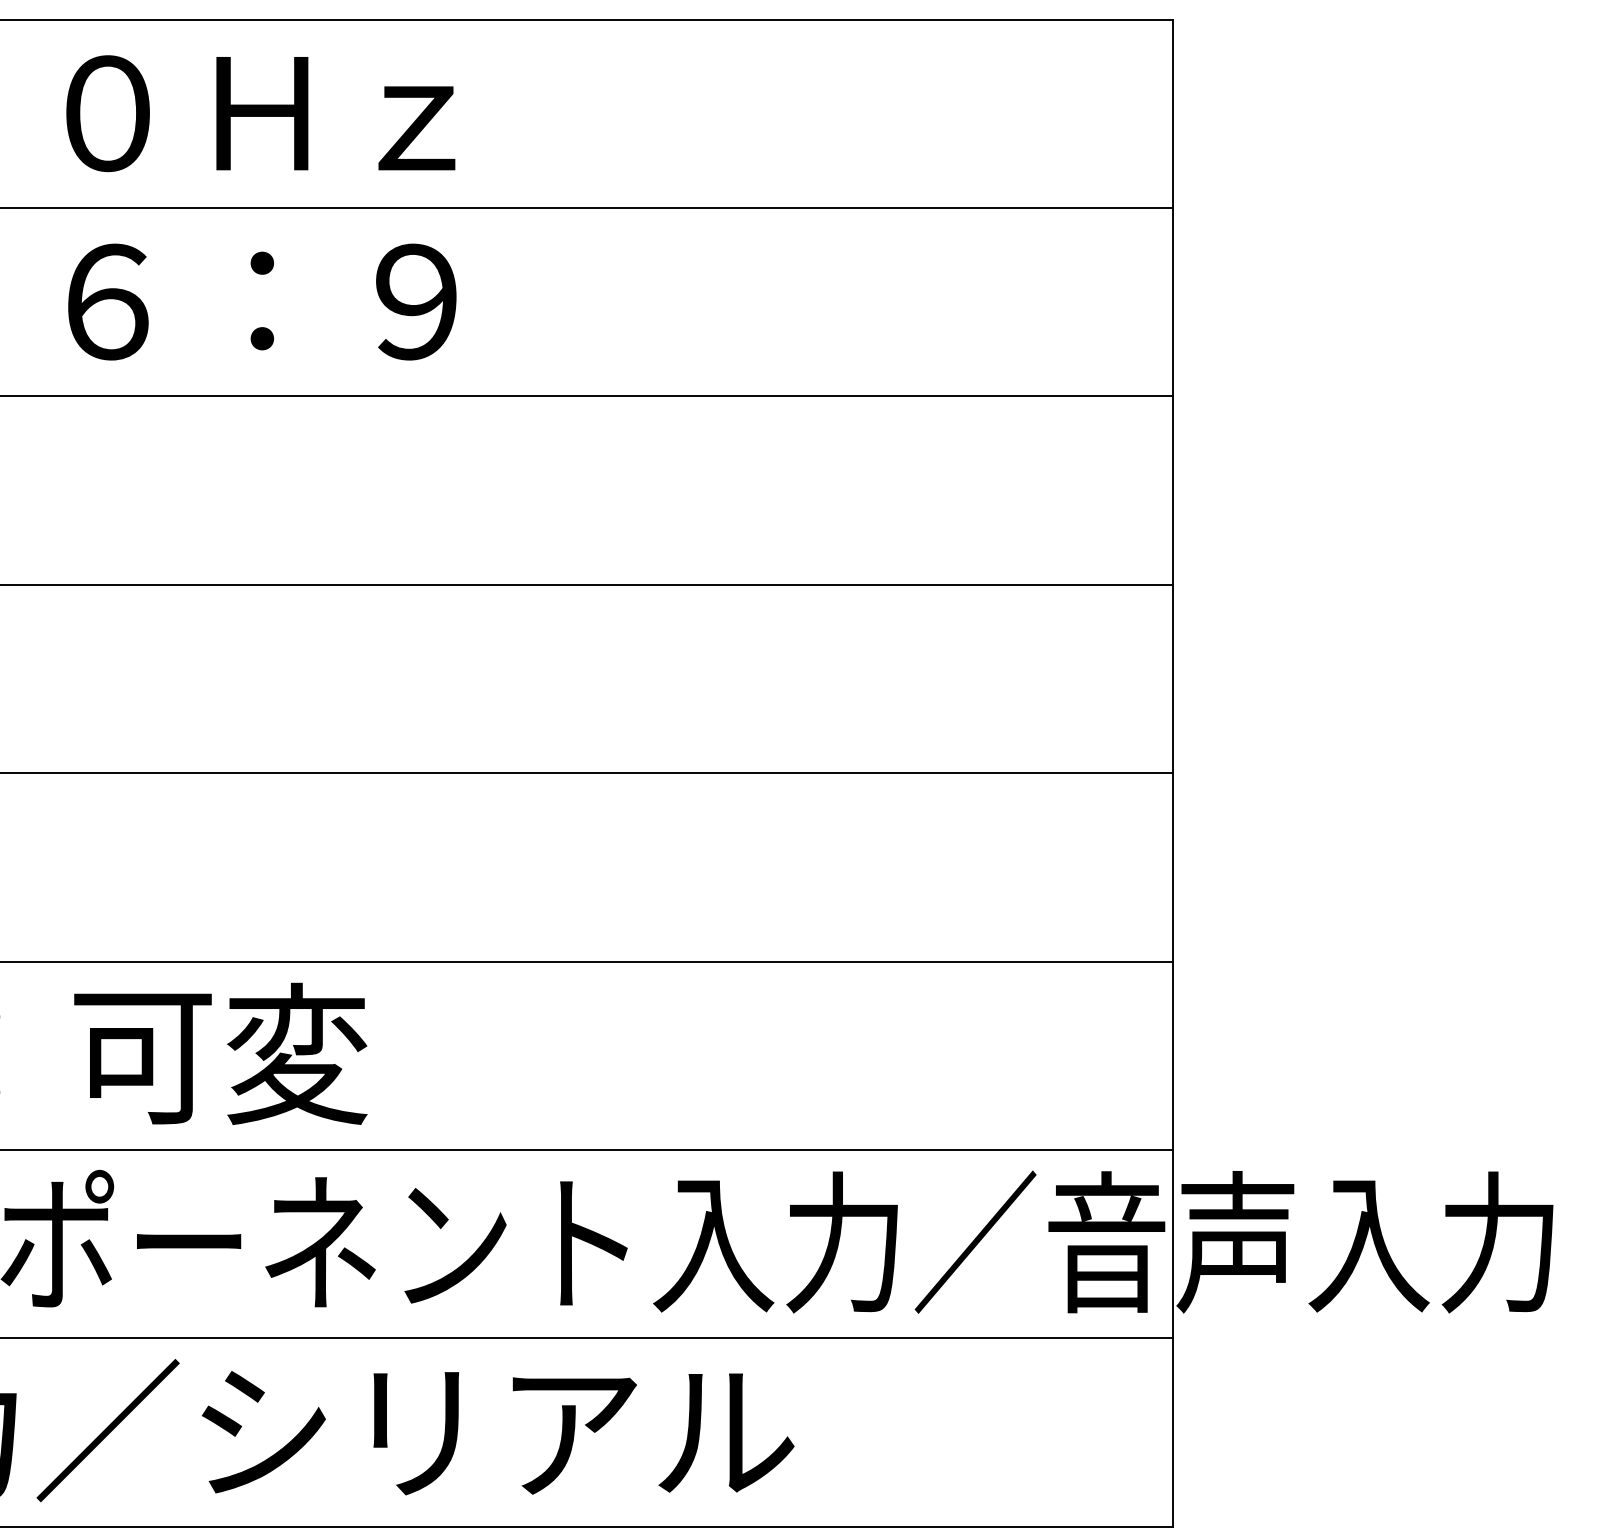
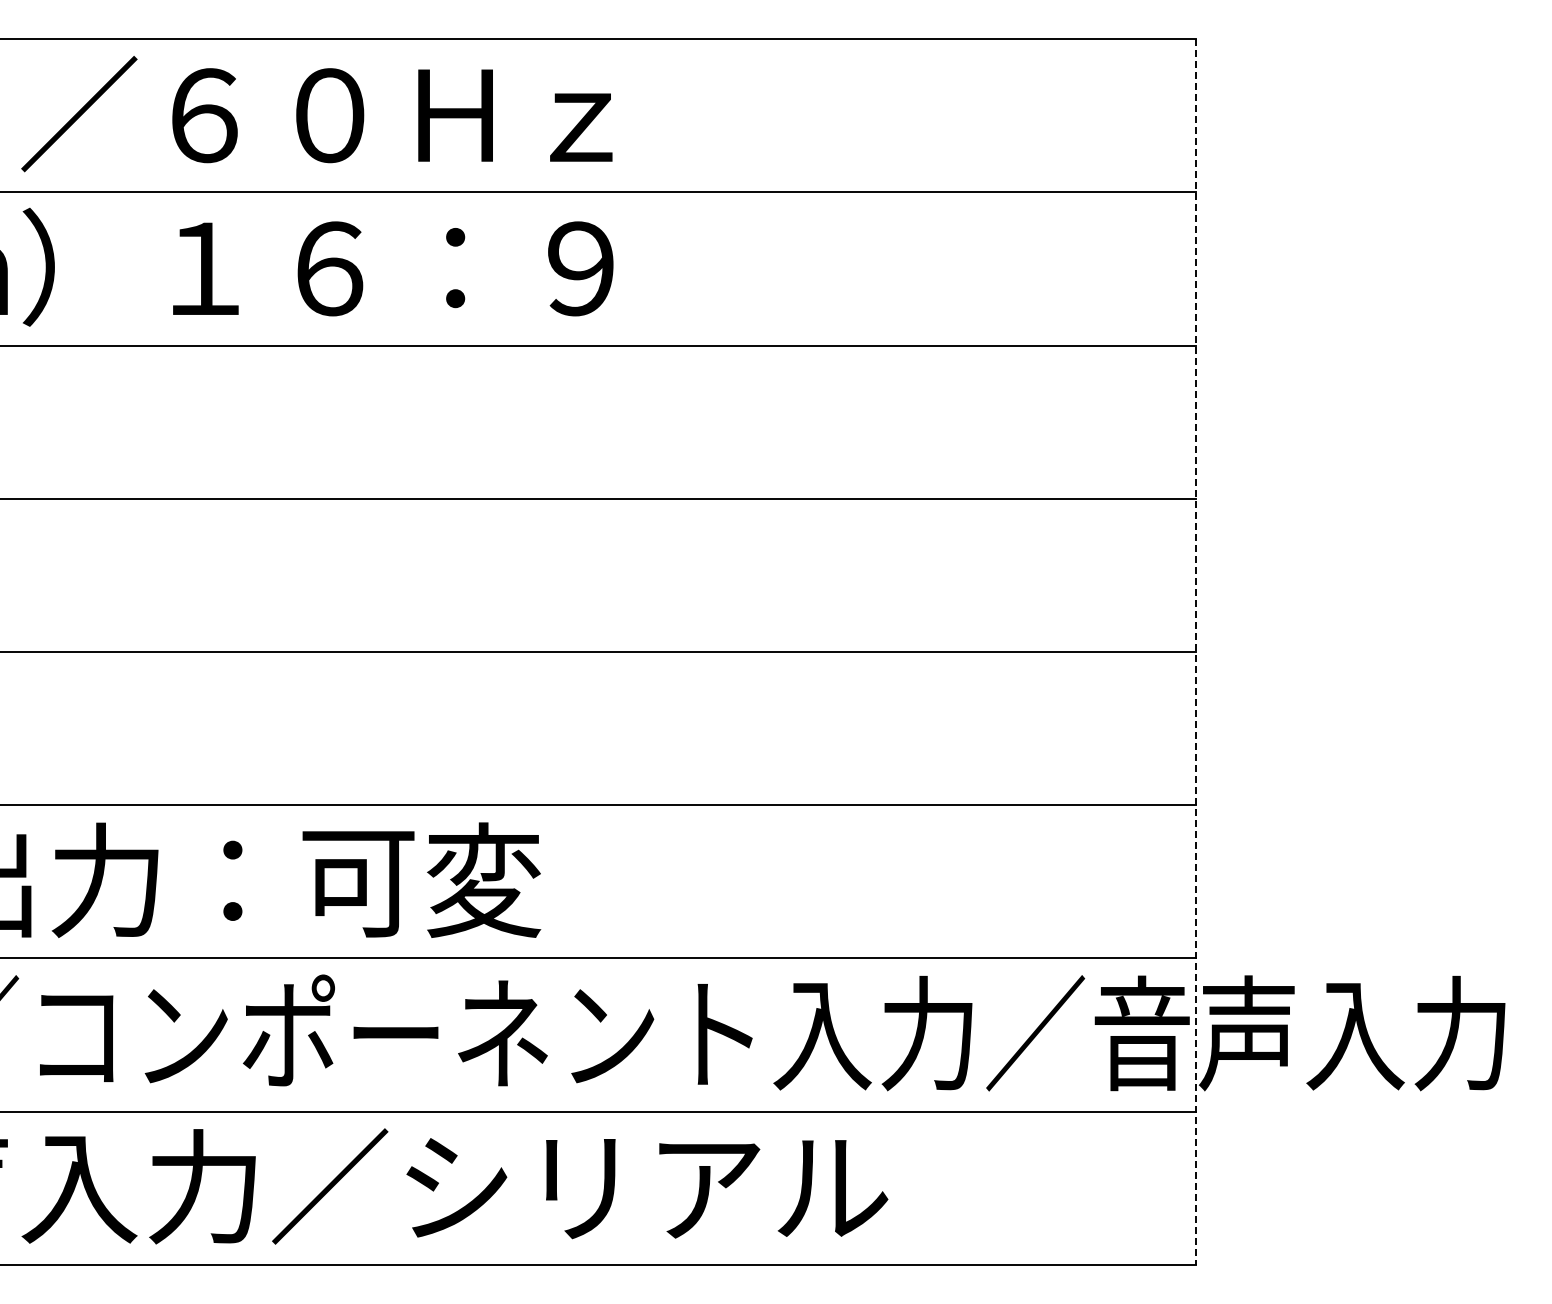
line: (1172, 772) -> (1195, 651), solid -> dashed

